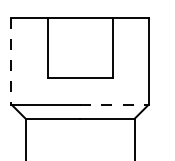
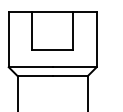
line: (11, 61) -> (8, 39), dashed -> solid
line: (114, 104) -> (74, 67), dashed -> solid

